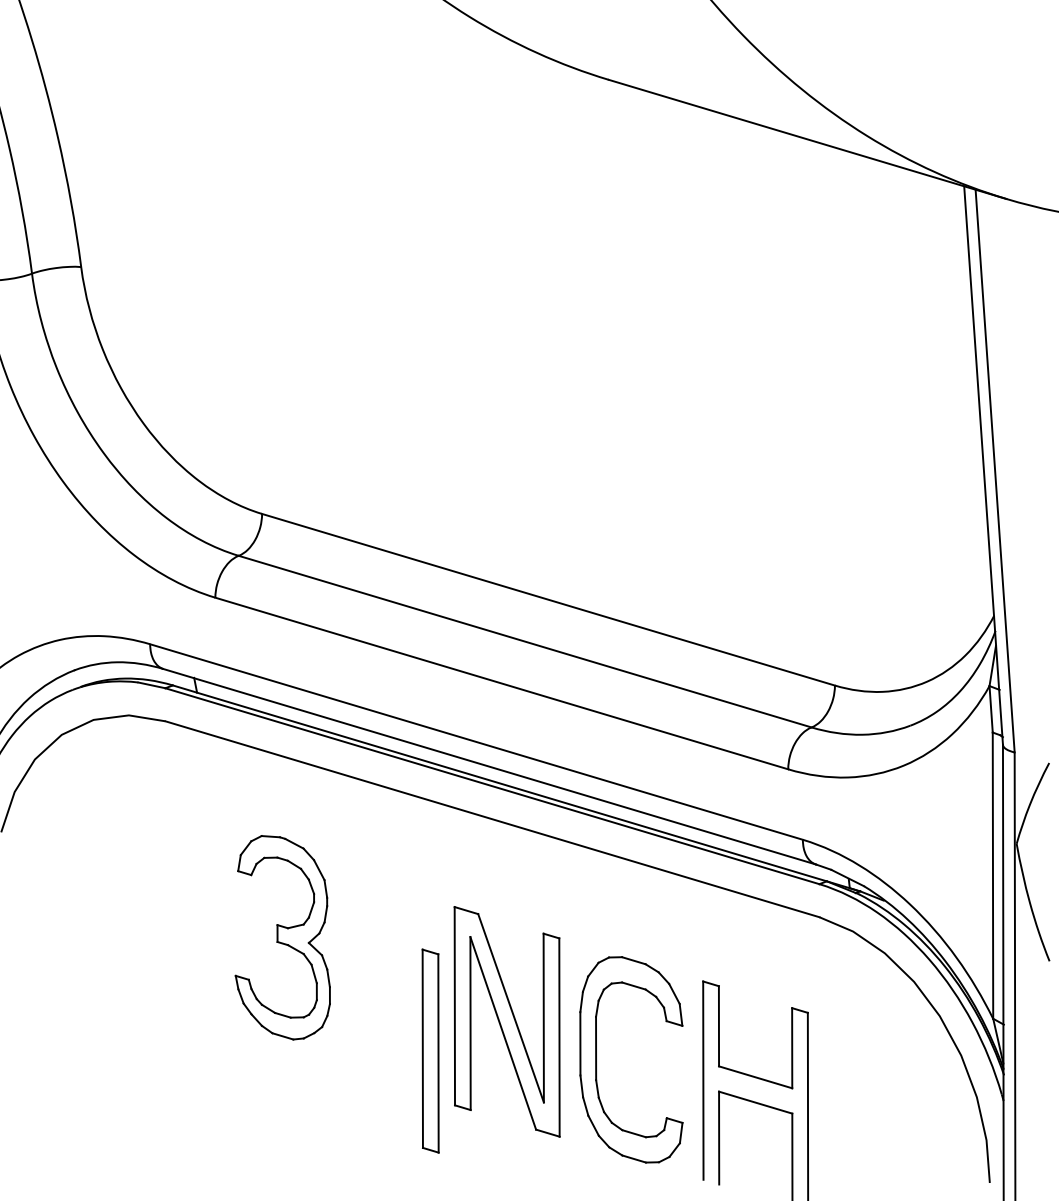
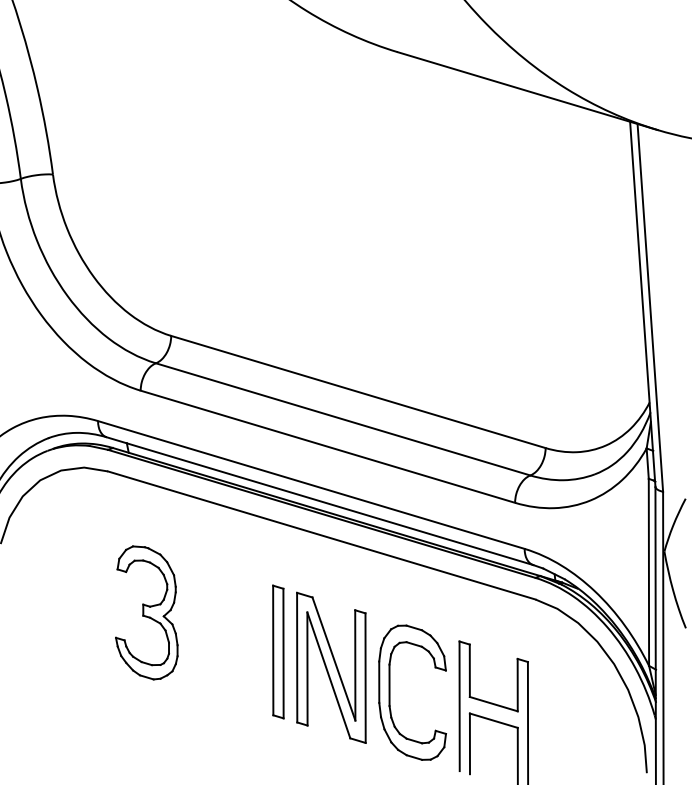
part: (282, 937) -> (146, 612), moved
part: (430, 1050) -> (278, 651), moved

